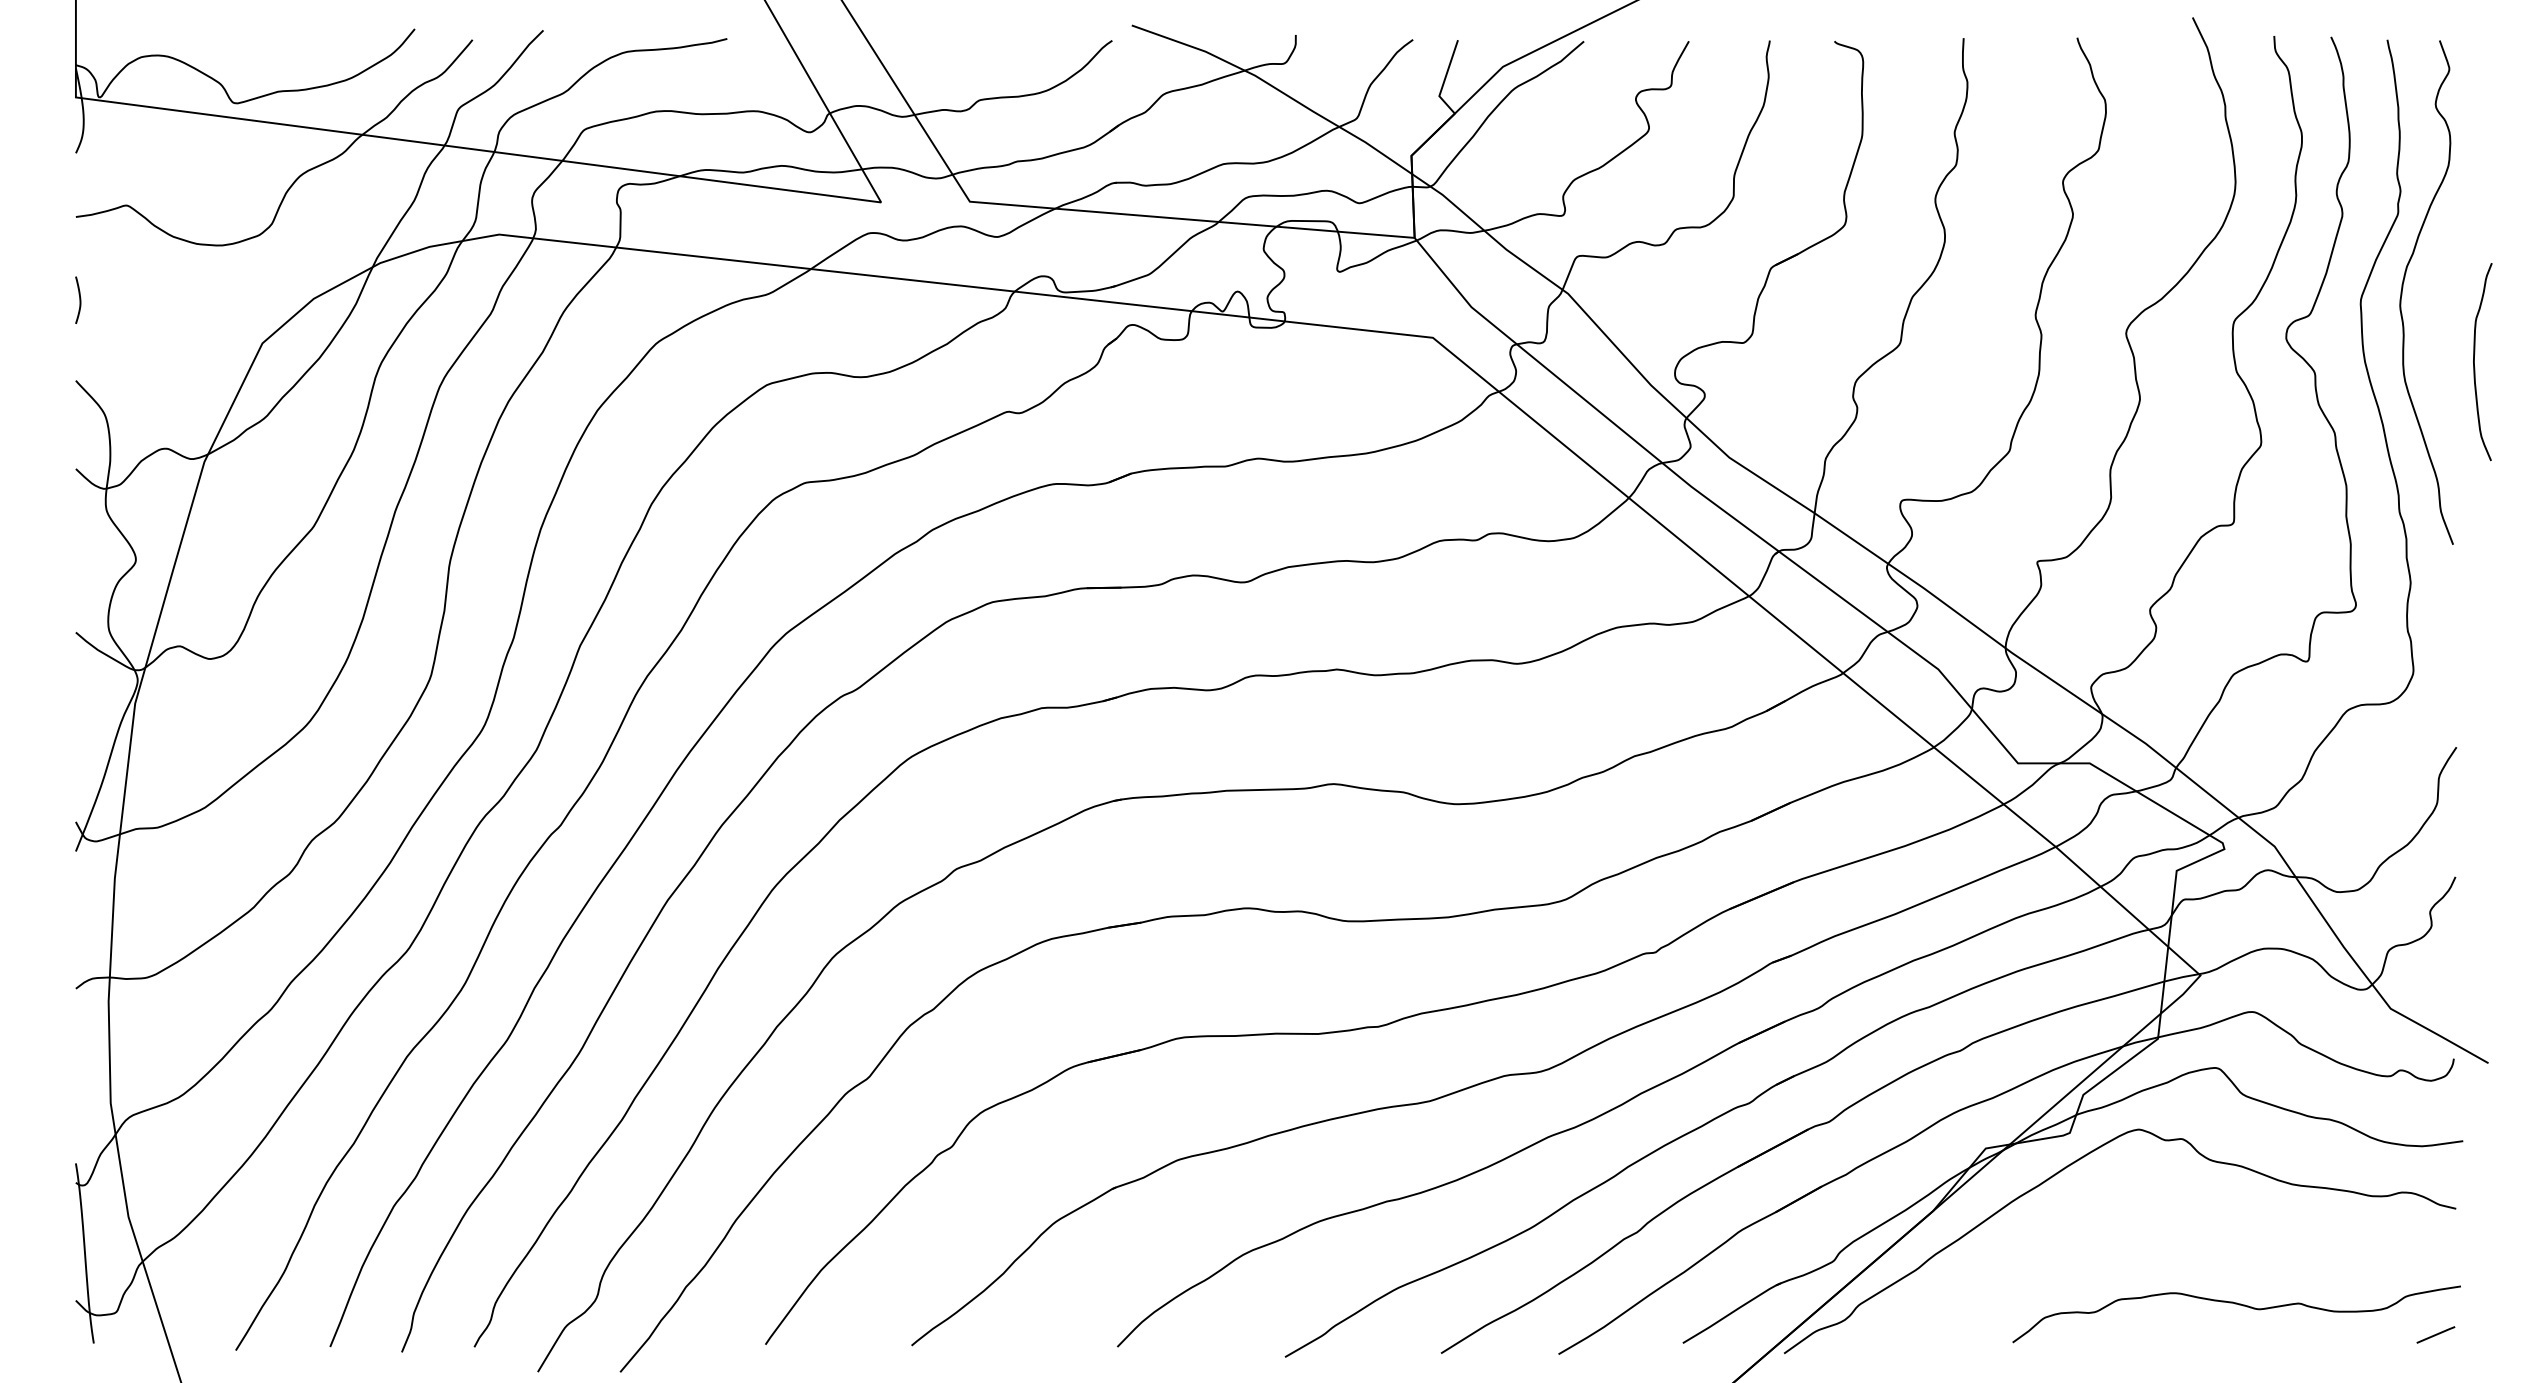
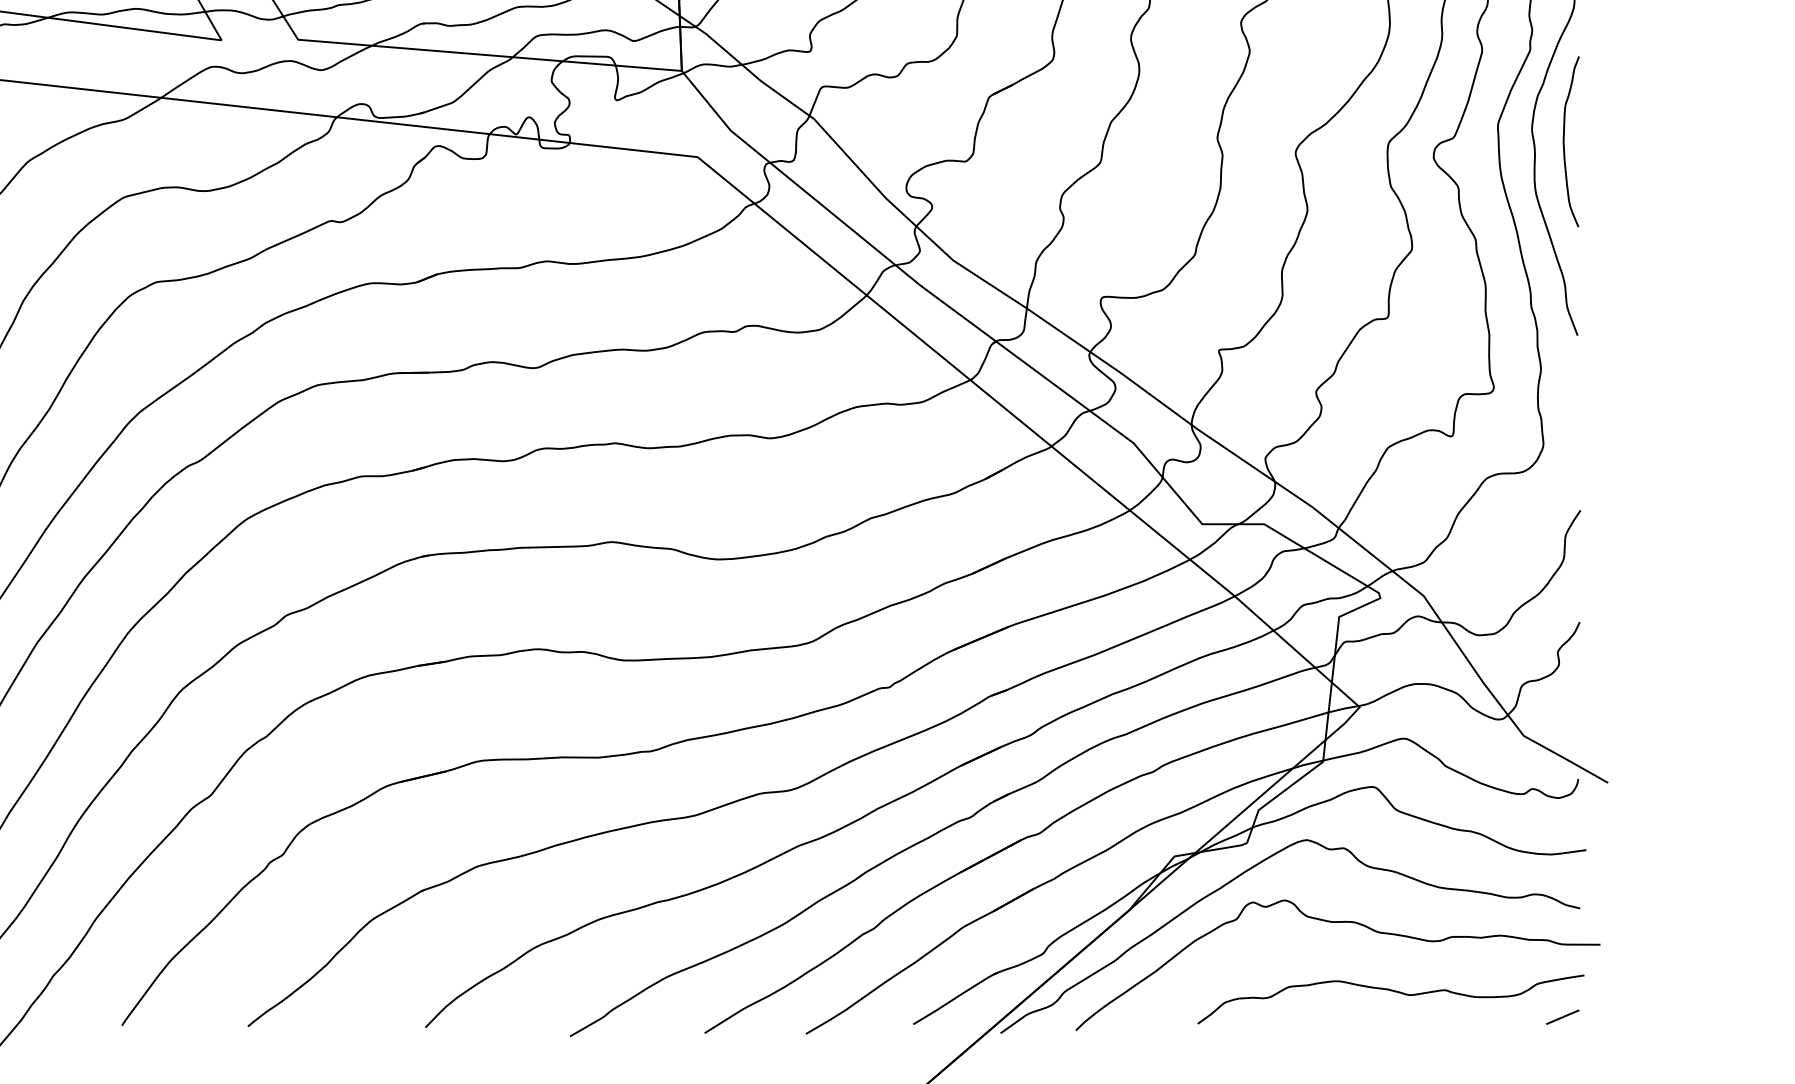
curve: (2474, 362) -> (1564, 142), moved
curve: (2175, 1225) -> (1338, 922), added

